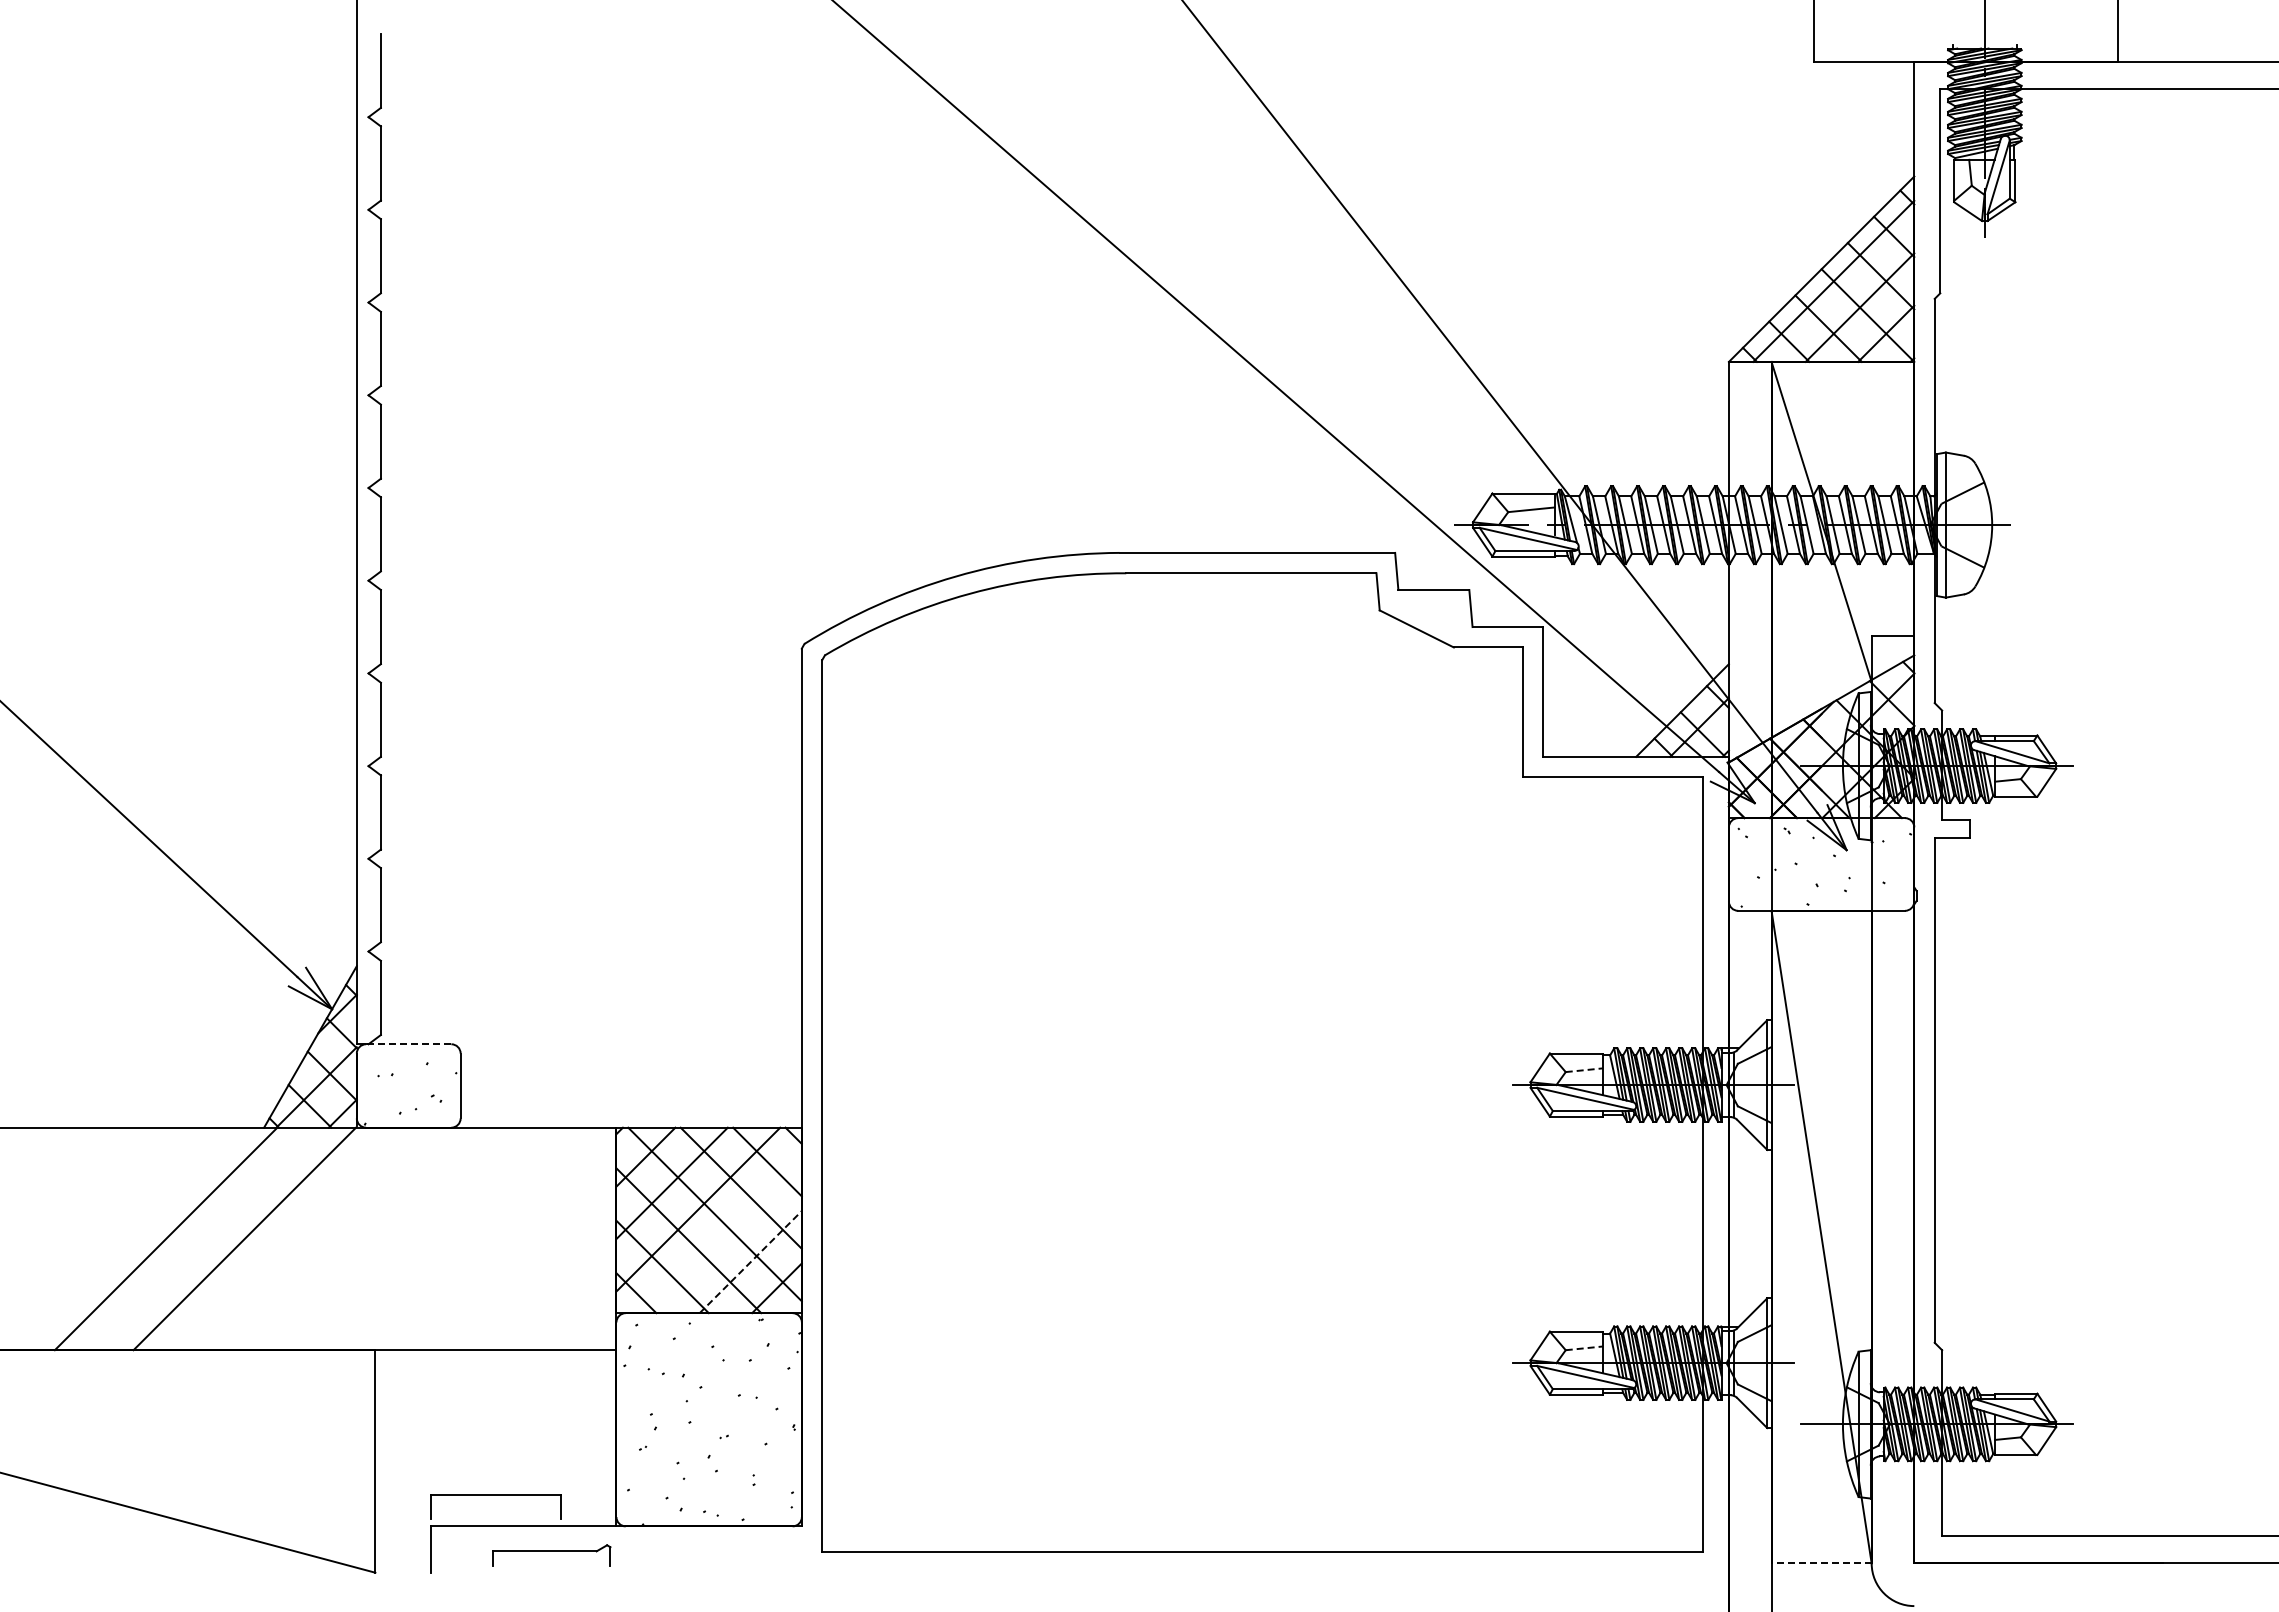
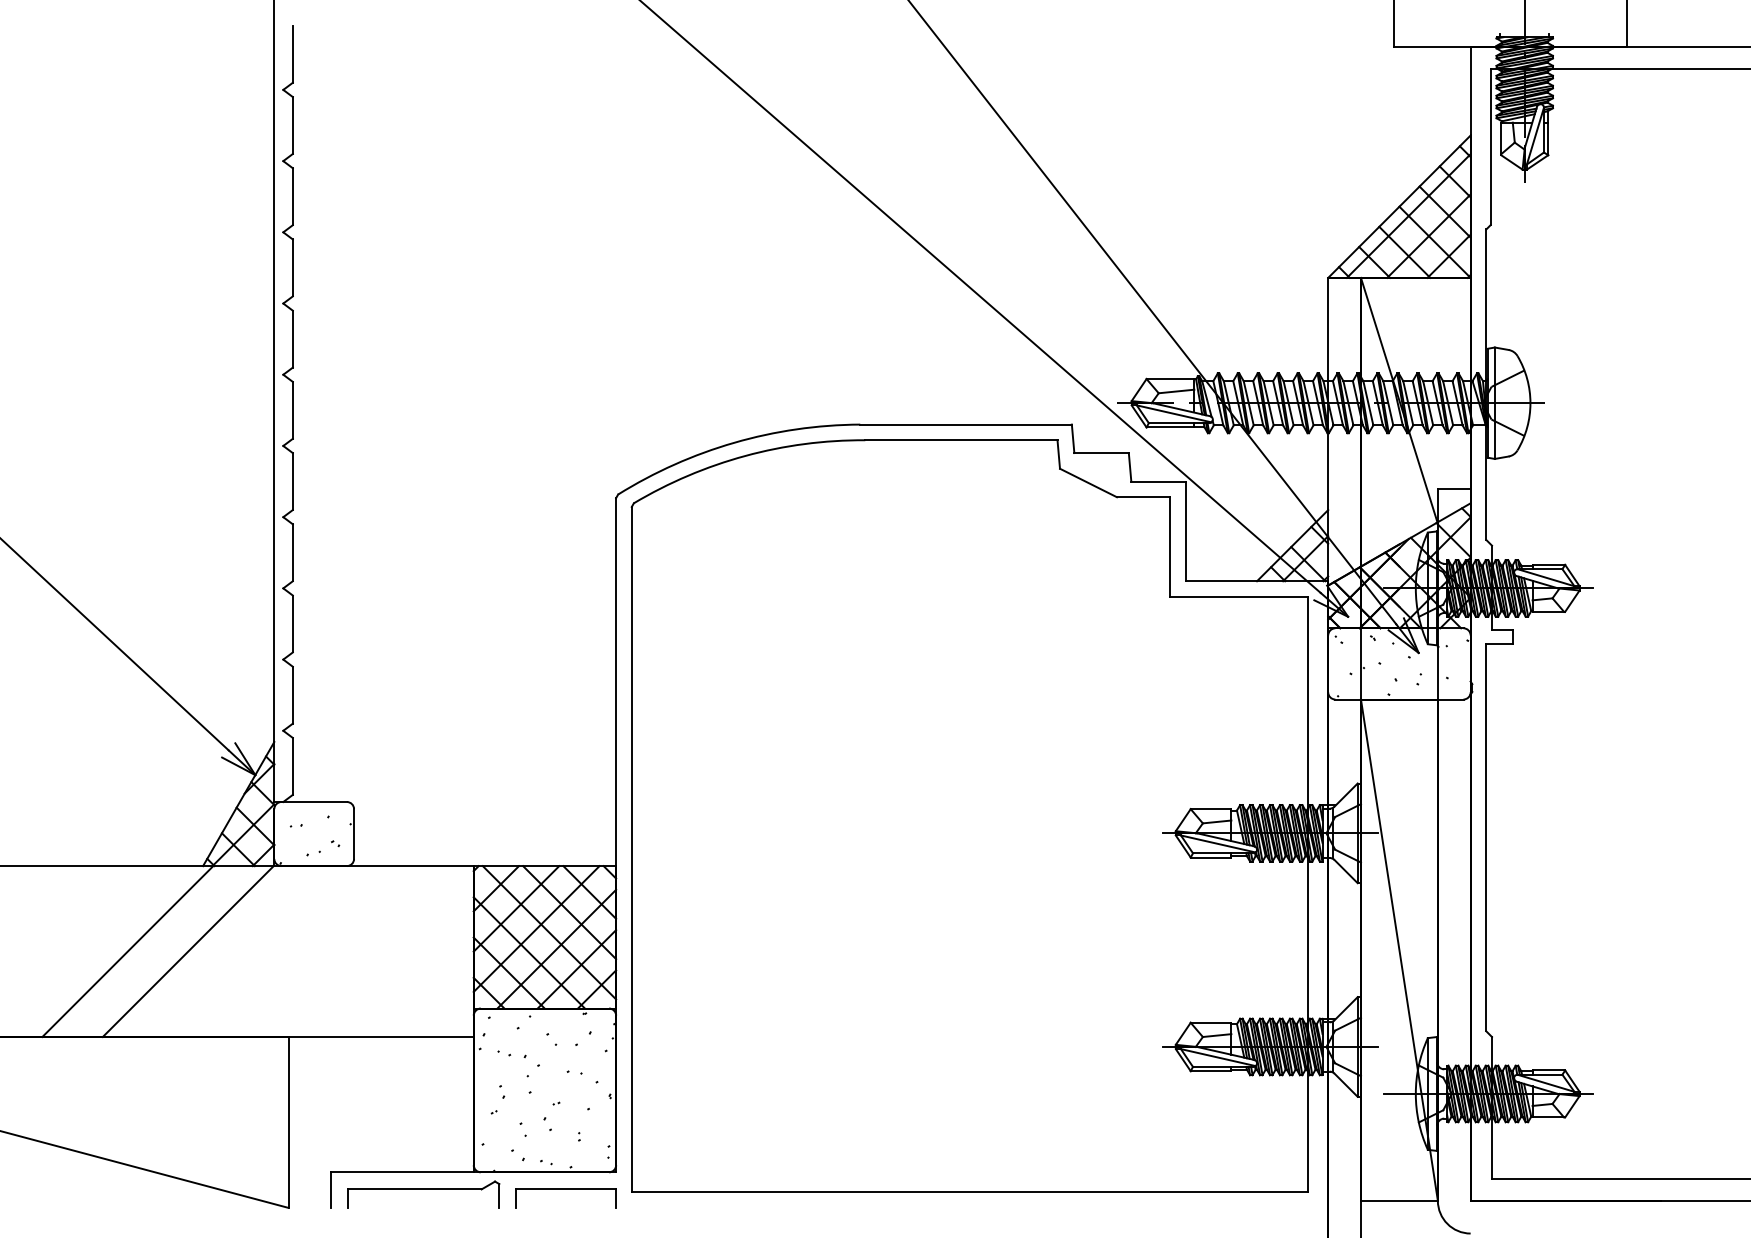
line: (408, 1044) -> (314, 802), dashed -> solid
line: (1584, 1070) -> (1217, 822), dashed -> solid
line: (724, 1235) -> (556, 948), added
line: (751, 1261) -> (577, 968), dashed -> solid
line: (1584, 1348) -> (1217, 1035), dashed -> solid
part: (495, 1495) -> (565, 1190), moved
part: (551, 1555) -> (423, 1194), size x1.67
line: (1821, 1563) -> (1399, 1200), dashed -> solid

